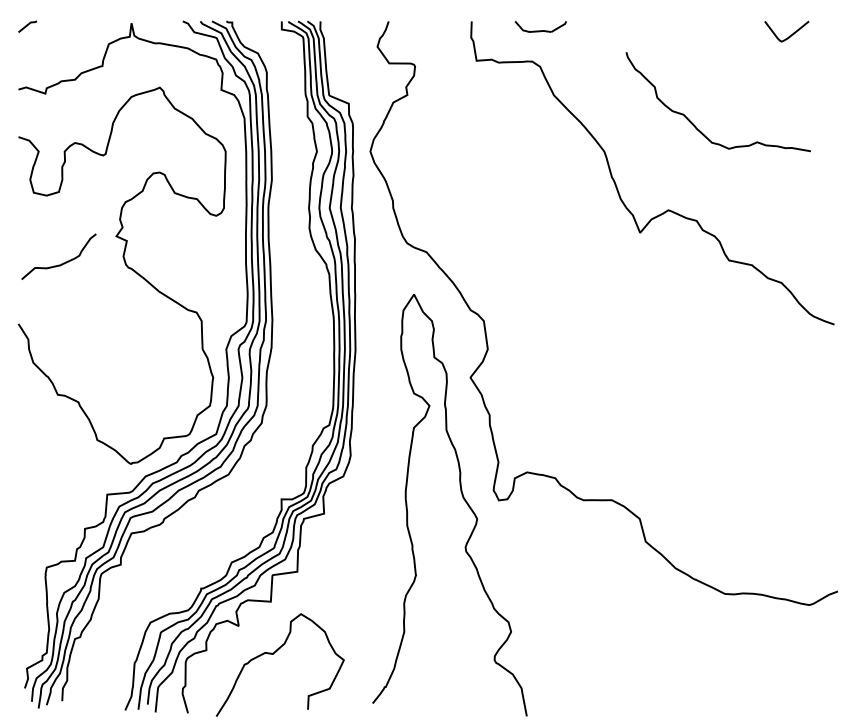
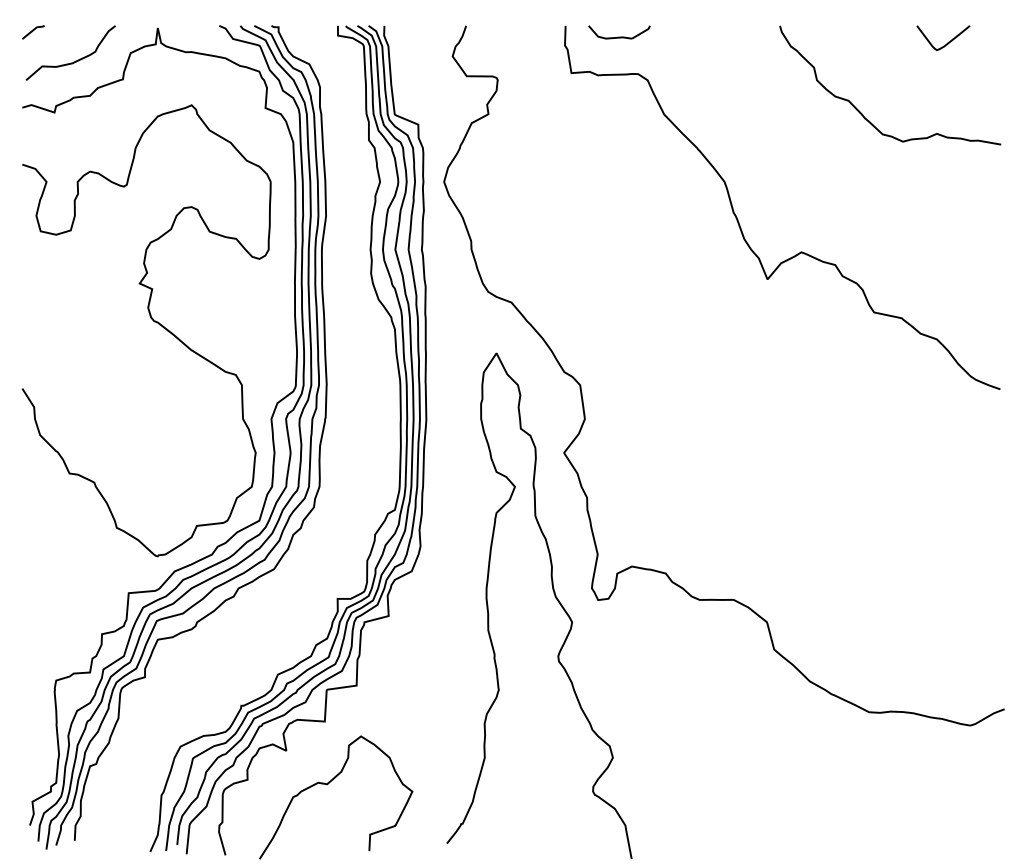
part: (540, 26) -> (619, 32), moved
curve: (695, 125) -> (862, 113), moved
curve: (62, 262) -> (75, 60), moved

